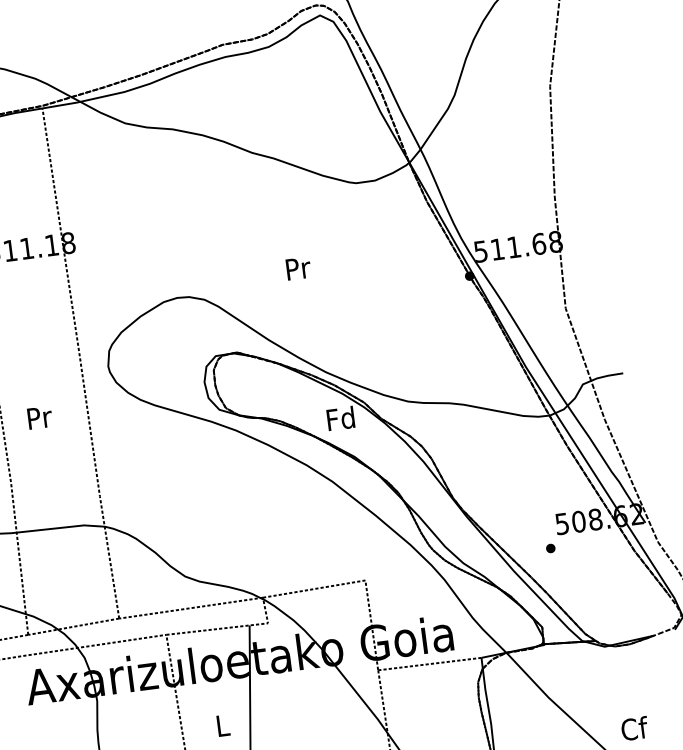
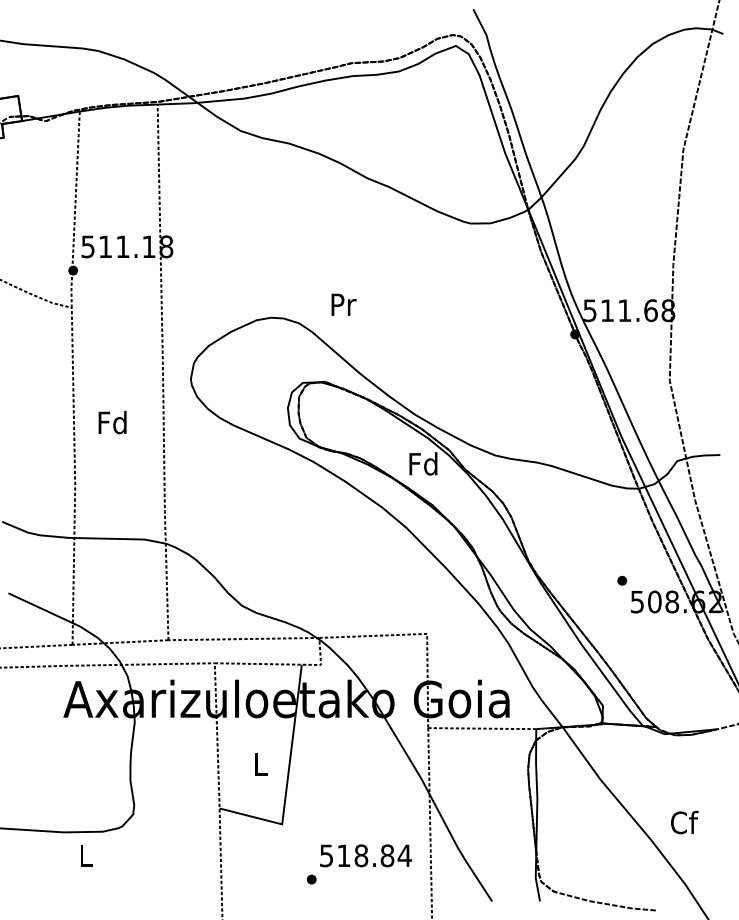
text: (298, 268) -> (343, 304), moved
text: (38, 417) -> (112, 422), Pr -> Fd
part: (550, 548) -> (622, 580), moved

